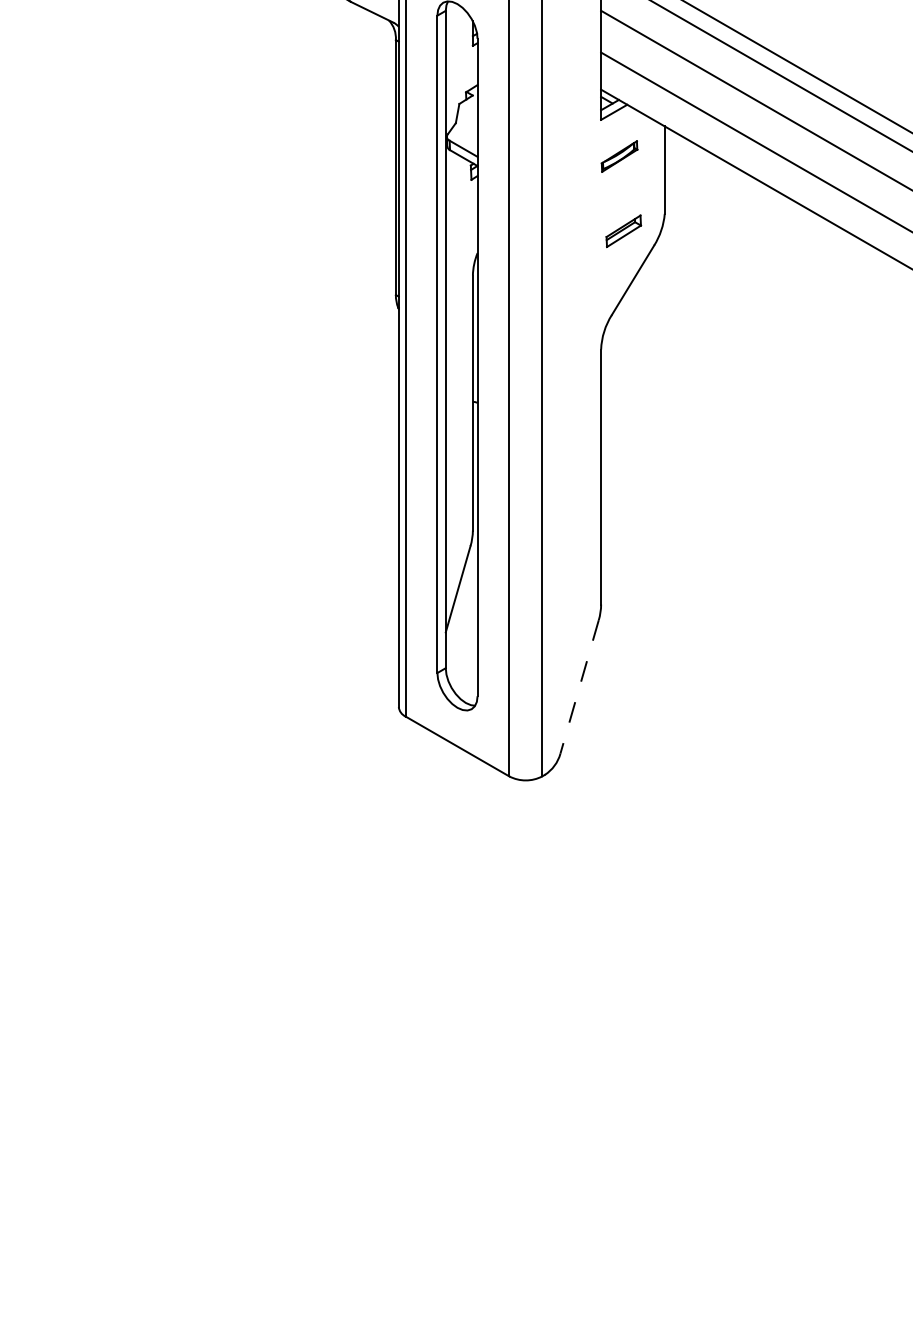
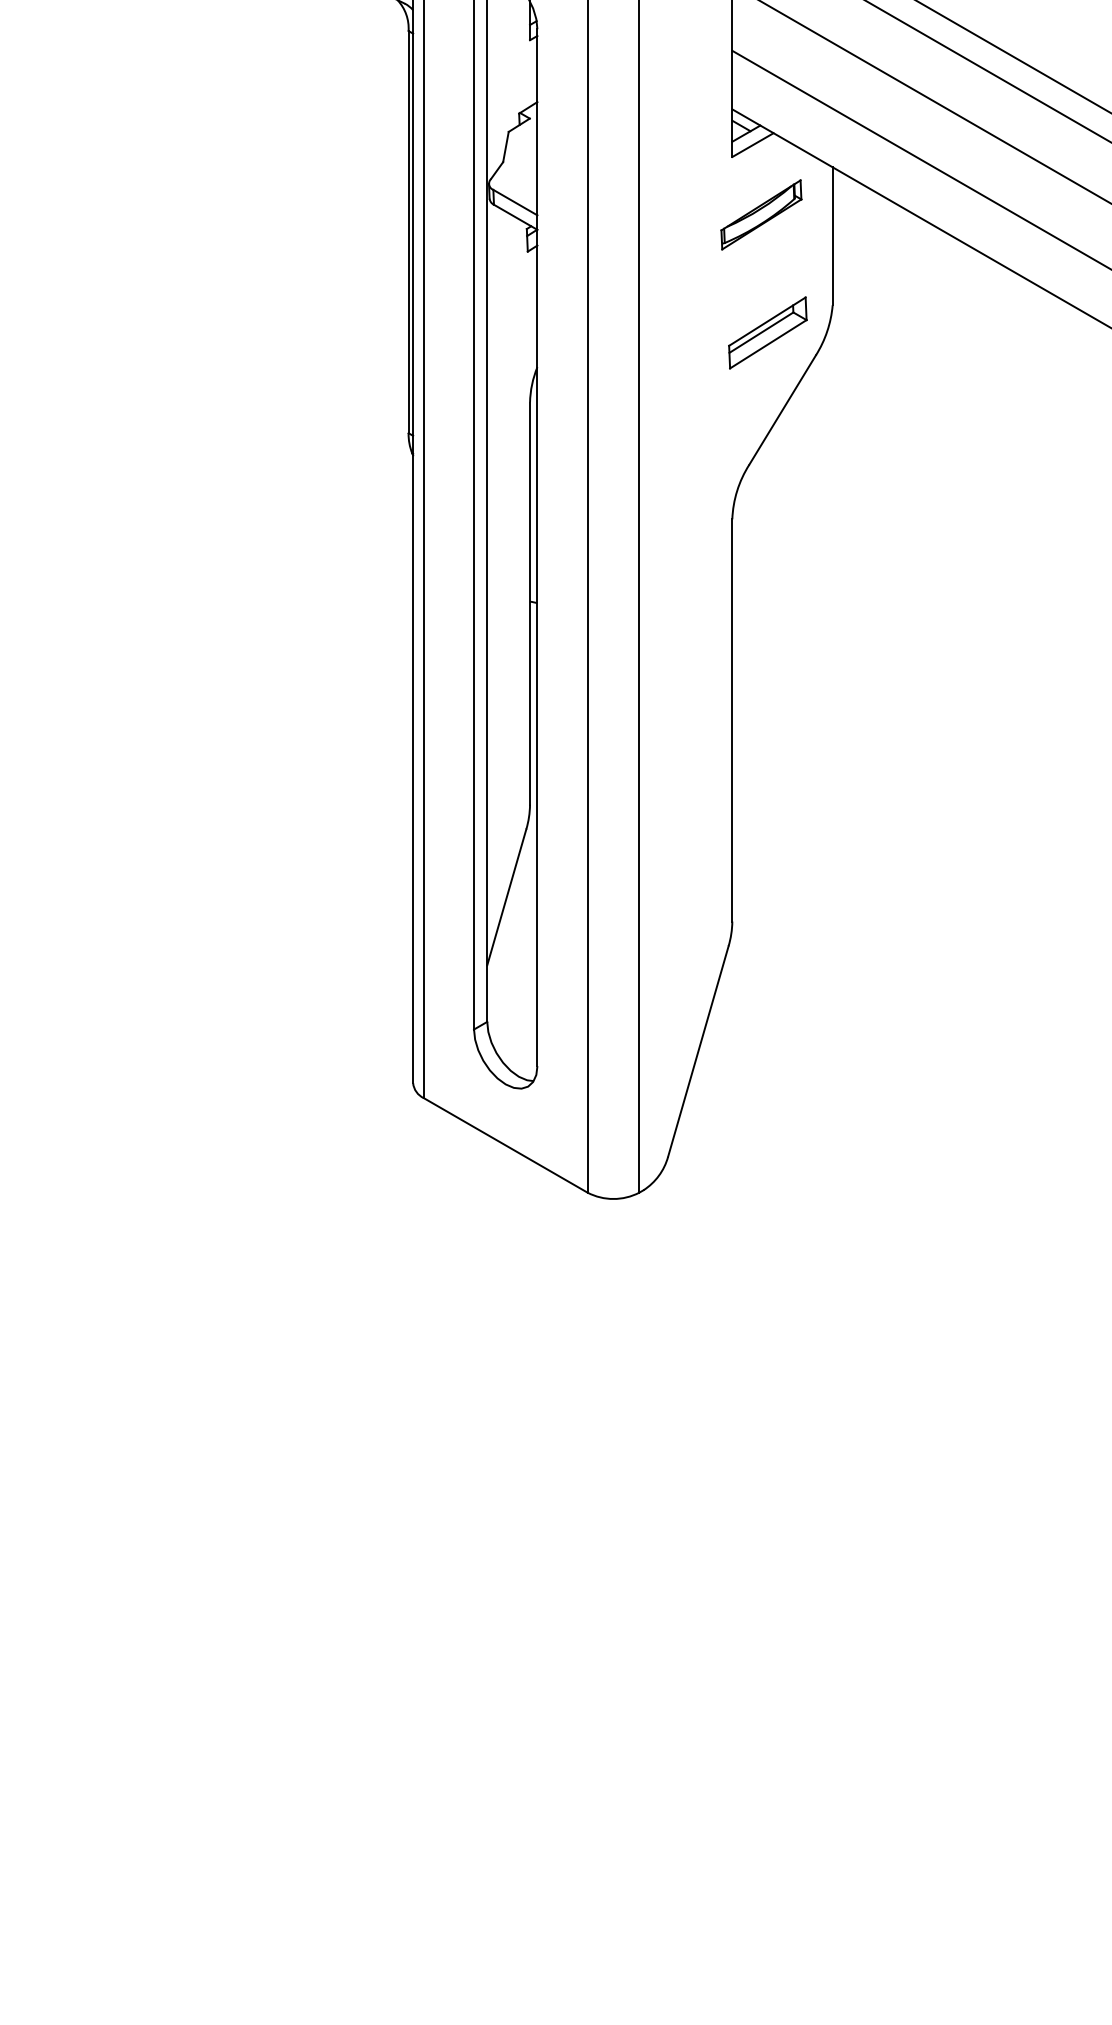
part: (619, 156) -> (761, 214), size x1.43
part: (623, 230) -> (767, 331), size x1.43
line: (579, 687) -> (698, 1052), dashed -> solid

